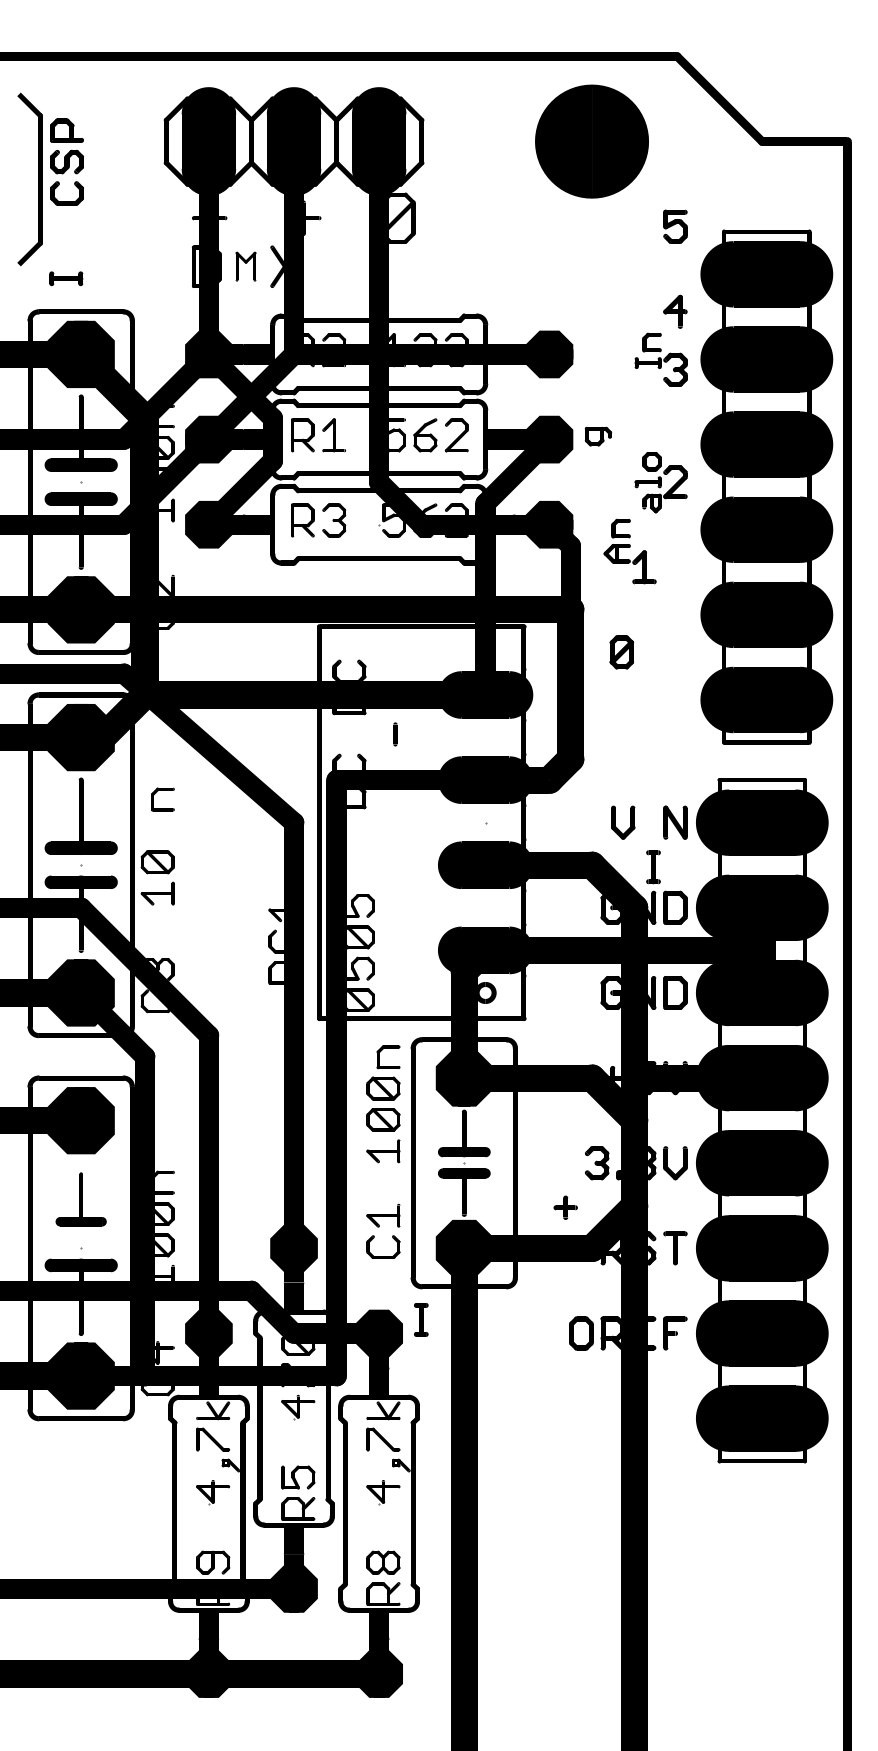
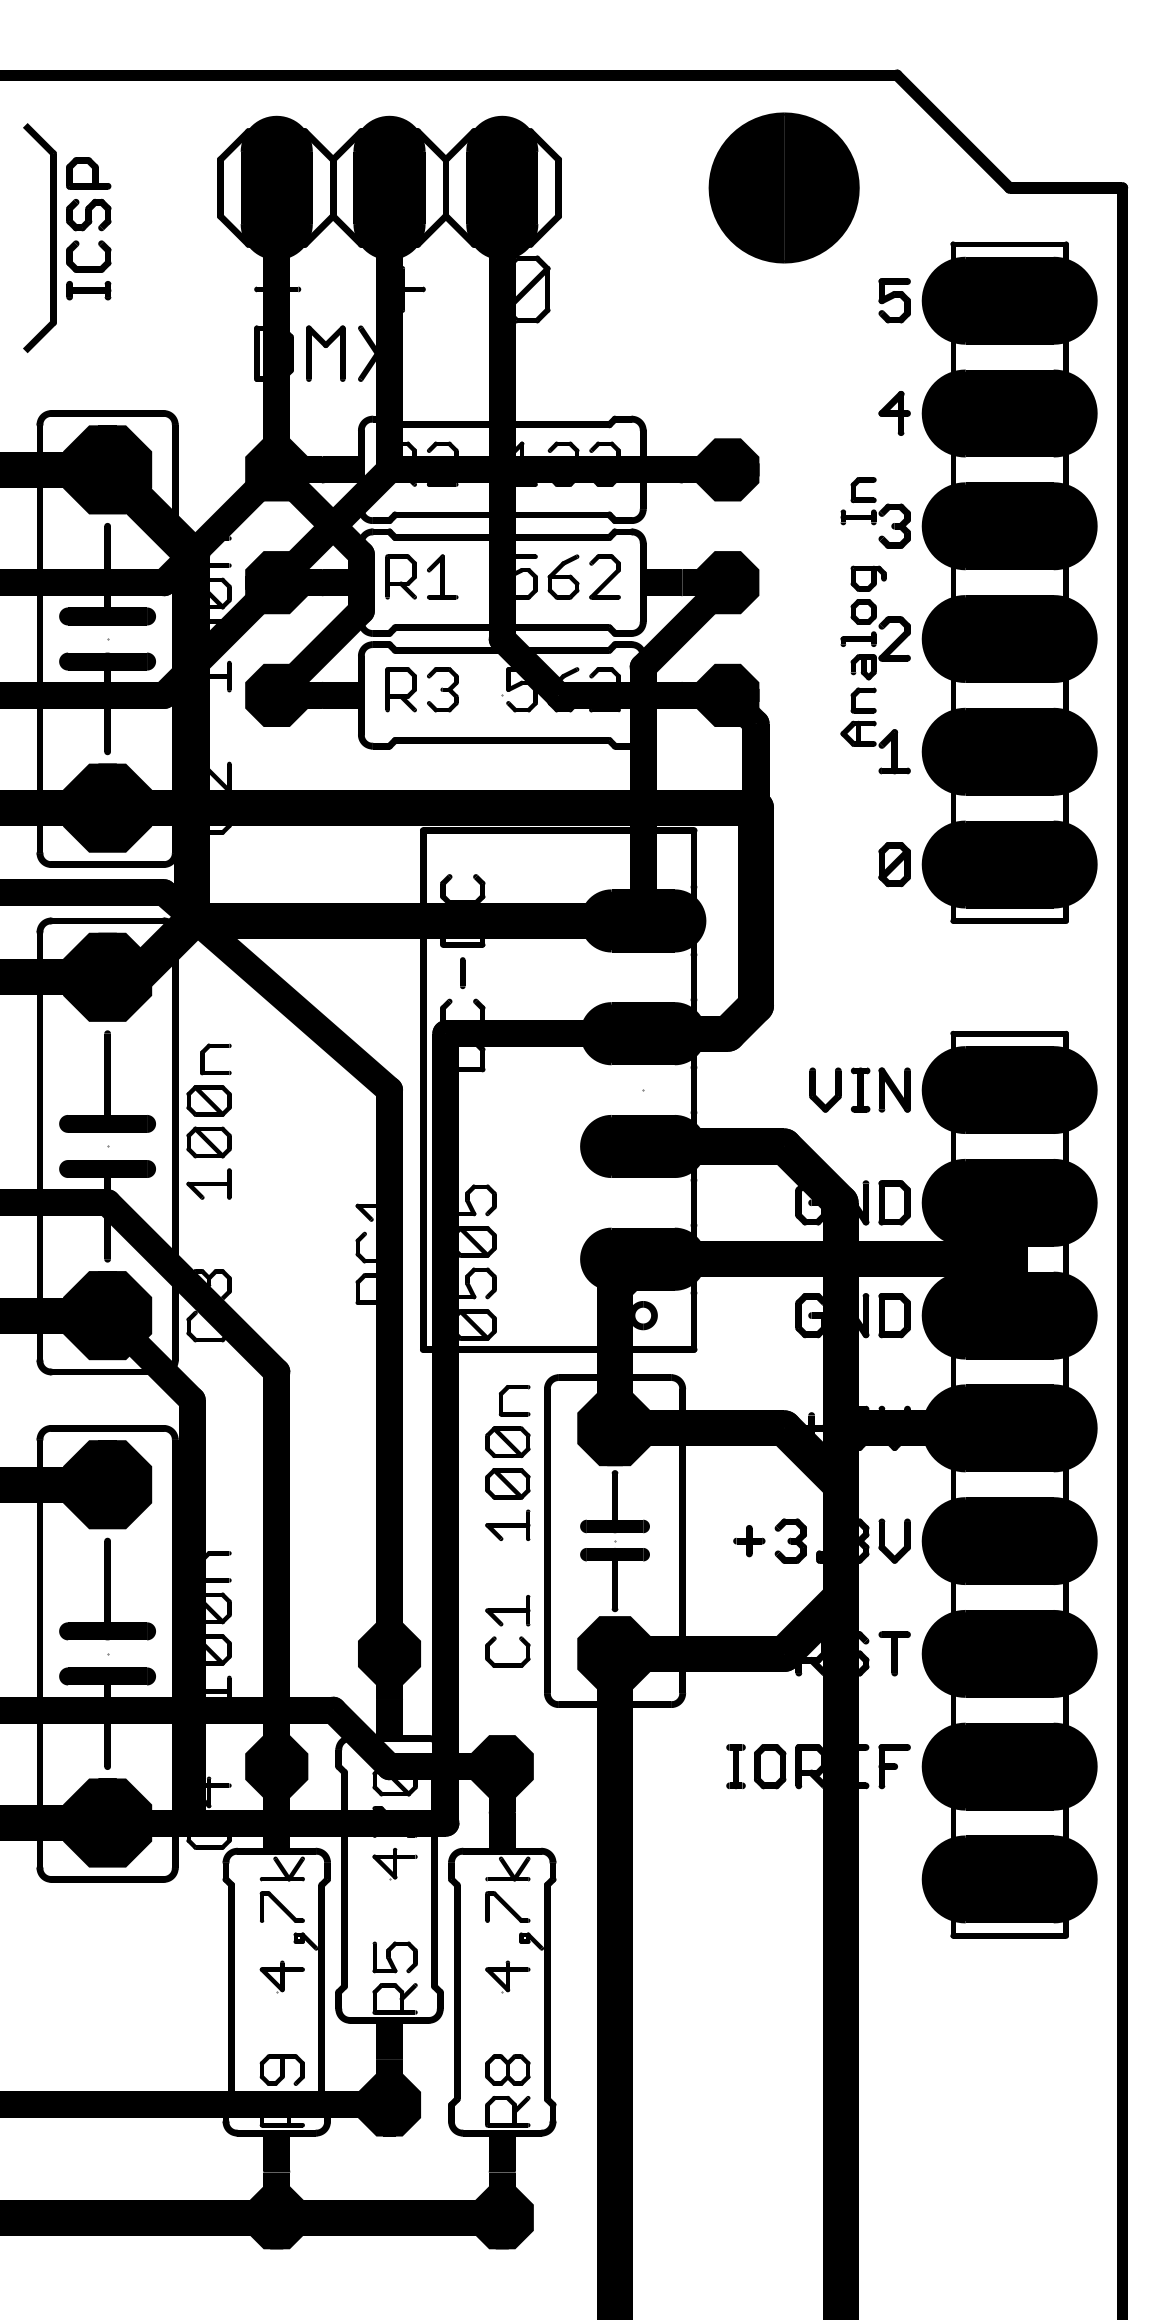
part: (245, 266) -> (325, 353), size x1.43
part: (66, 278) -> (88, 290), moved
part: (660, 359) -> (875, 512), moved
part: (598, 436) -> (868, 578), moved
part: (766, 487) -> (1009, 582), moved
part: (630, 551) -> (875, 730), moved
part: (621, 652) -> (894, 864), moved
part: (395, 734) -> (462, 973), moved
part: (157, 830) -> (208, 1100), added
part: (653, 866) -> (860, 1089), moved
part: (81, 1199) -> (107, 1588), size x1.43
part: (565, 1208) -> (749, 1541), moved
part: (420, 1319) -> (735, 1766), moved

